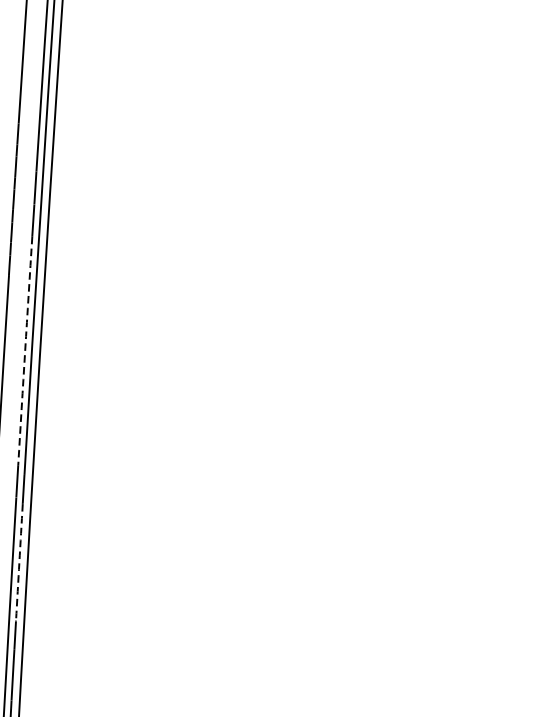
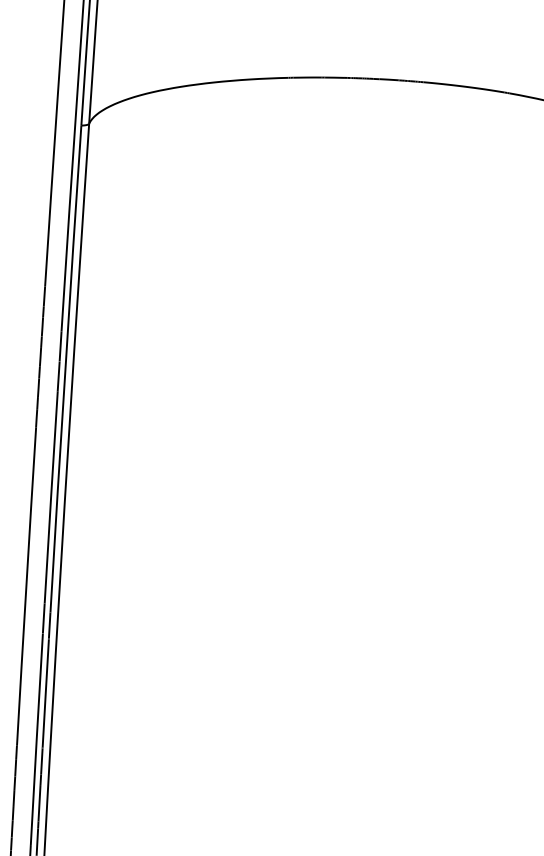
arc: (25, 350) -> (51, 497), dashed -> solid
arc: (19, 562) -> (45, 693), dashed -> solid

